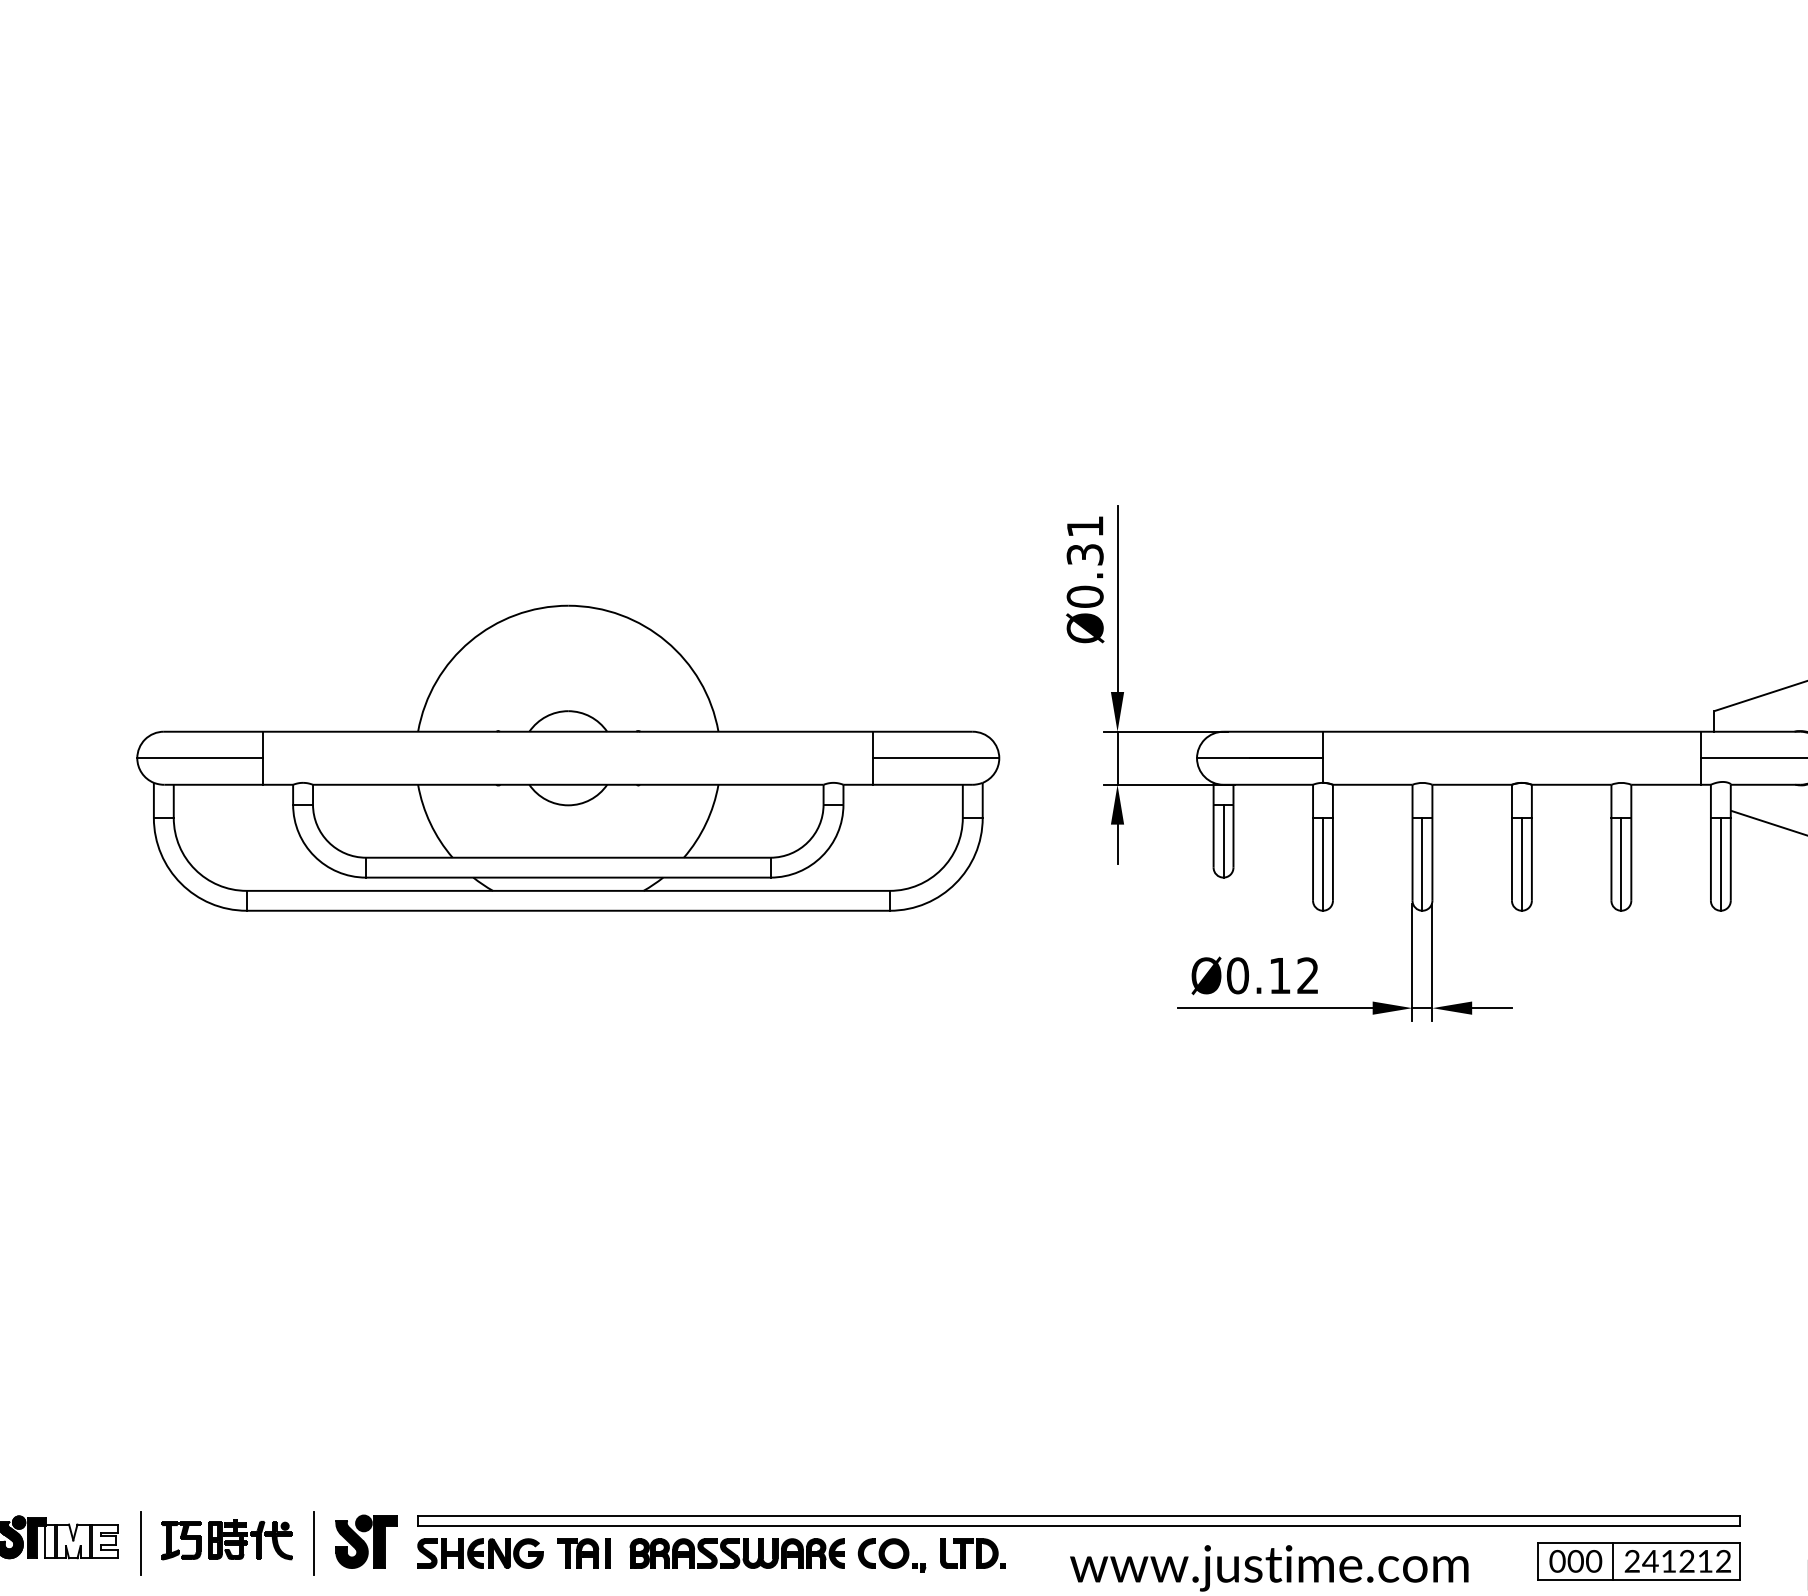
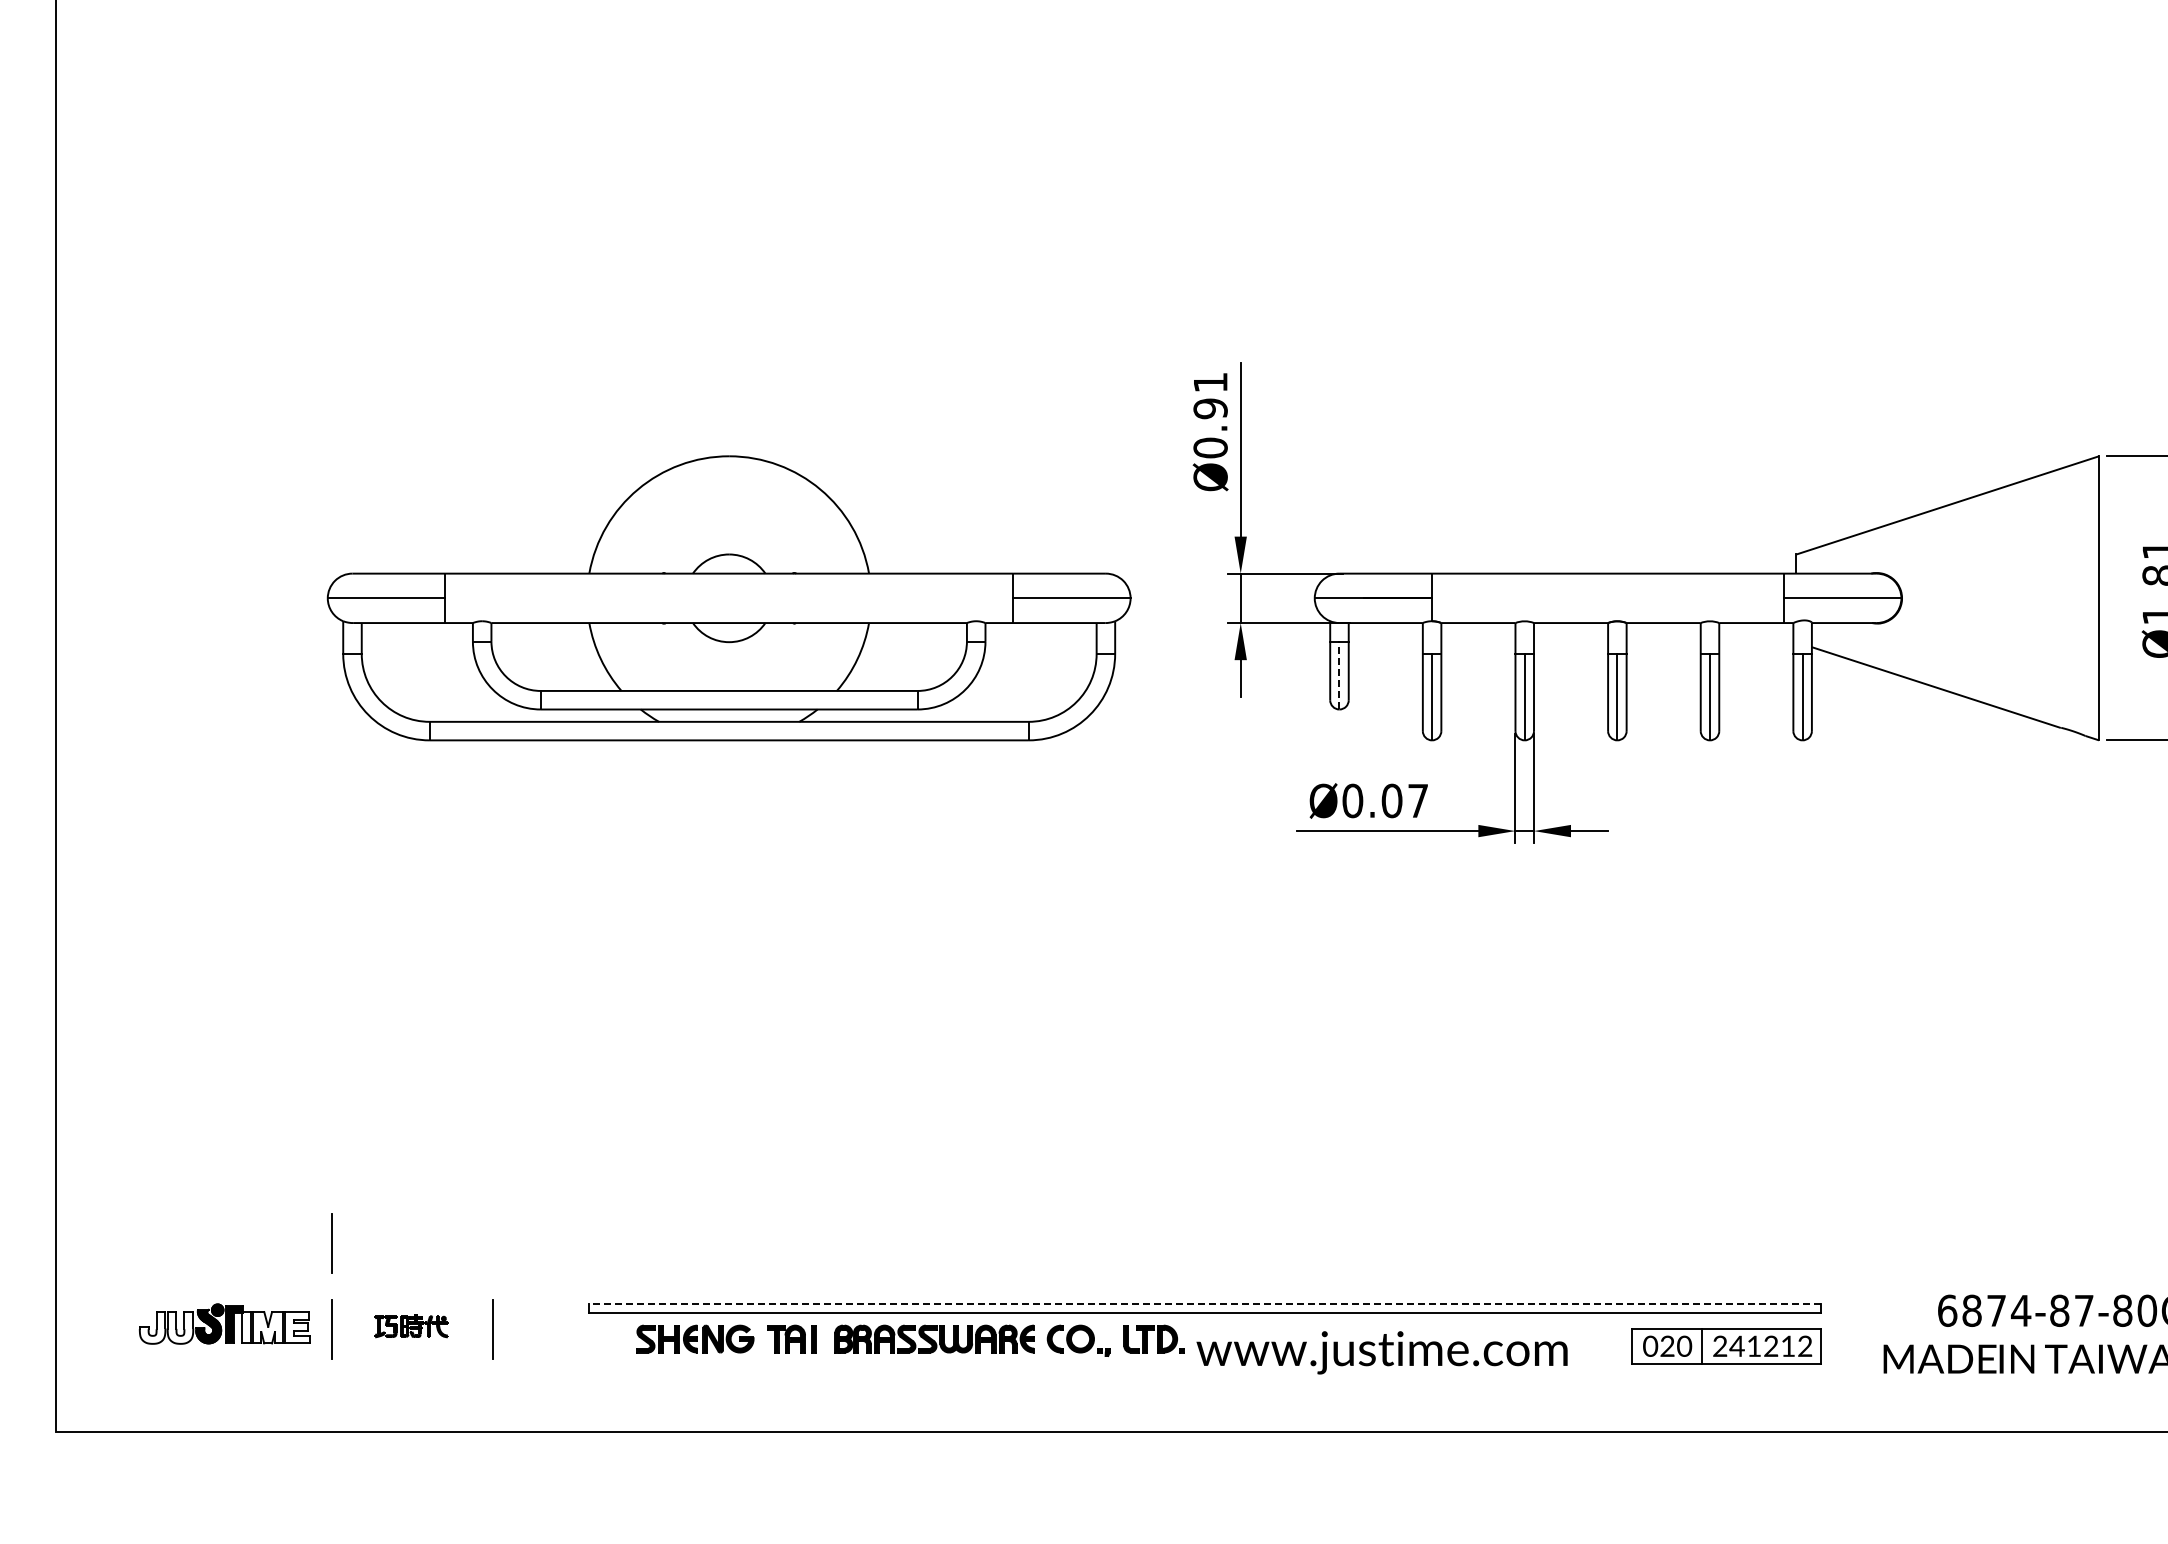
text: (1085, 554) -> (1210, 408), Ø0.31 -> Ø0.91
line: (1223, 841) -> (1339, 675), solid -> dashed
text: (1293, 975) -> (1404, 800), Ø0.12 -> Ø0.07
line: (141, 1450) -> (331, 1243), added
line: (1079, 1515) -> (1205, 1303), solid -> dashed
part: (227, 1540) -> (411, 1326), size x0.6
part: (366, 1541) -> (541, 1327), removed
part: (711, 1555) -> (910, 1340), moved
text: (1575, 1561) -> (1667, 1346), 000 -> 020

